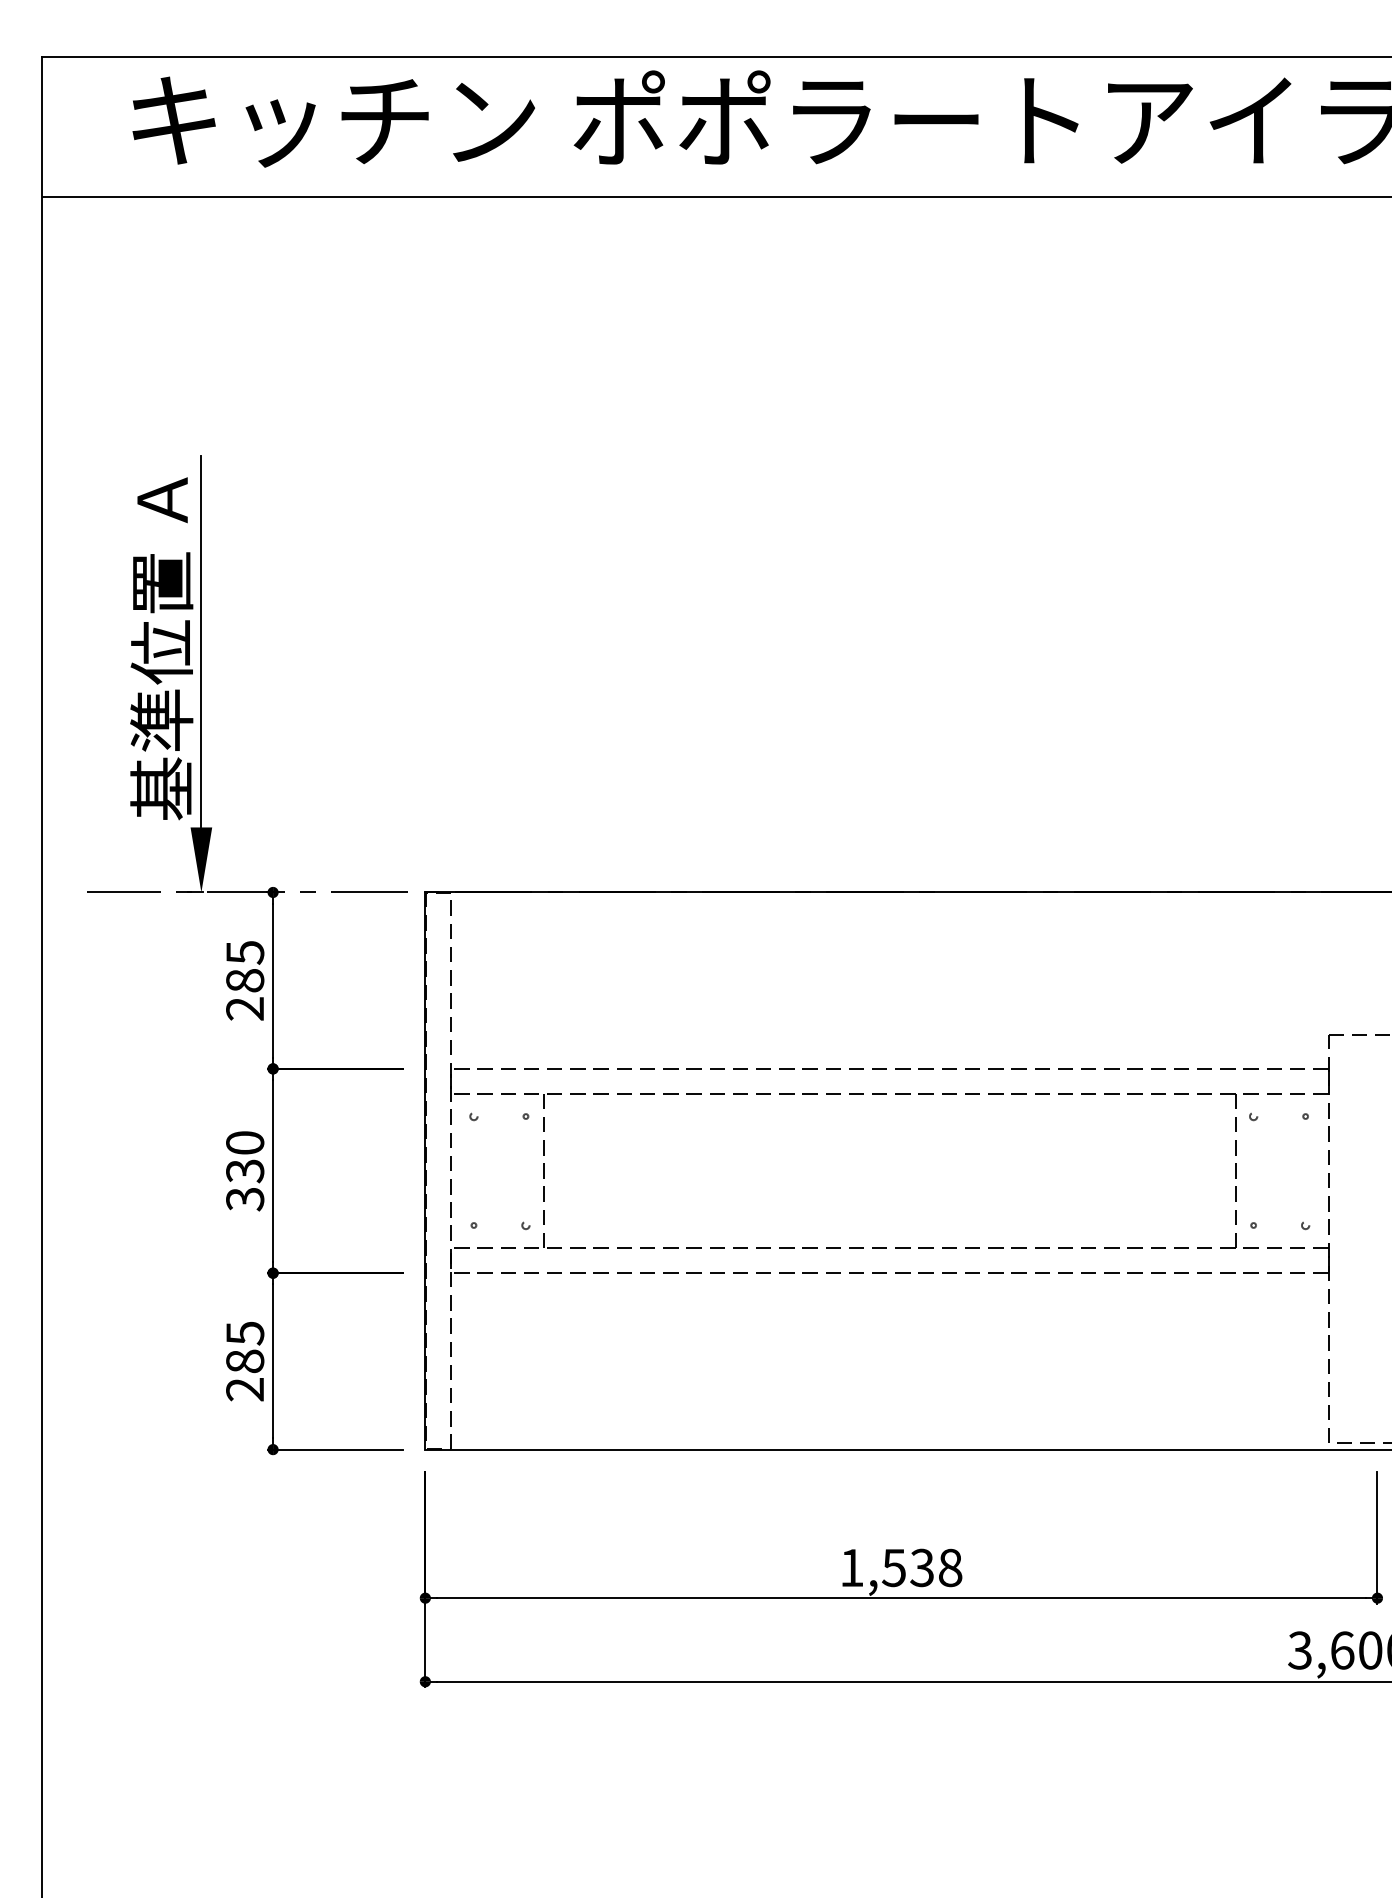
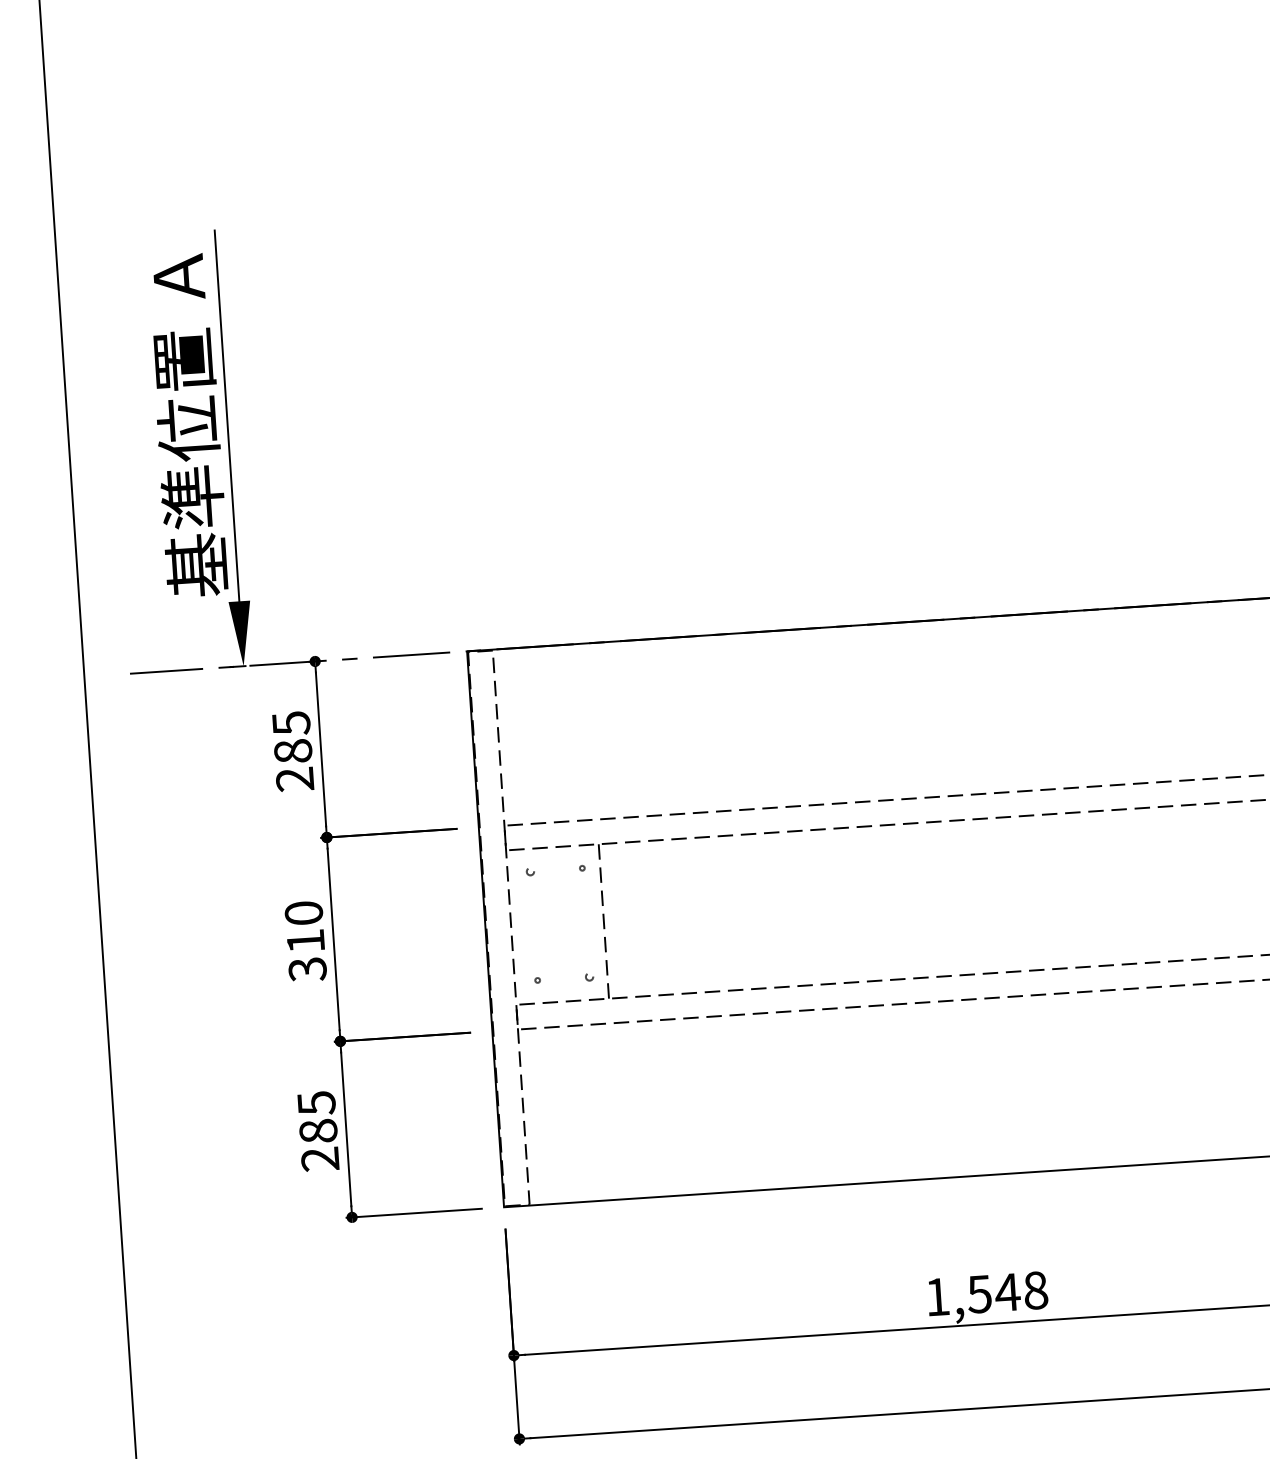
text: (245, 1171) -> (306, 941), 330 -> 310
text: (921, 1567) -> (1006, 1292), 1,538 -> 1,548

